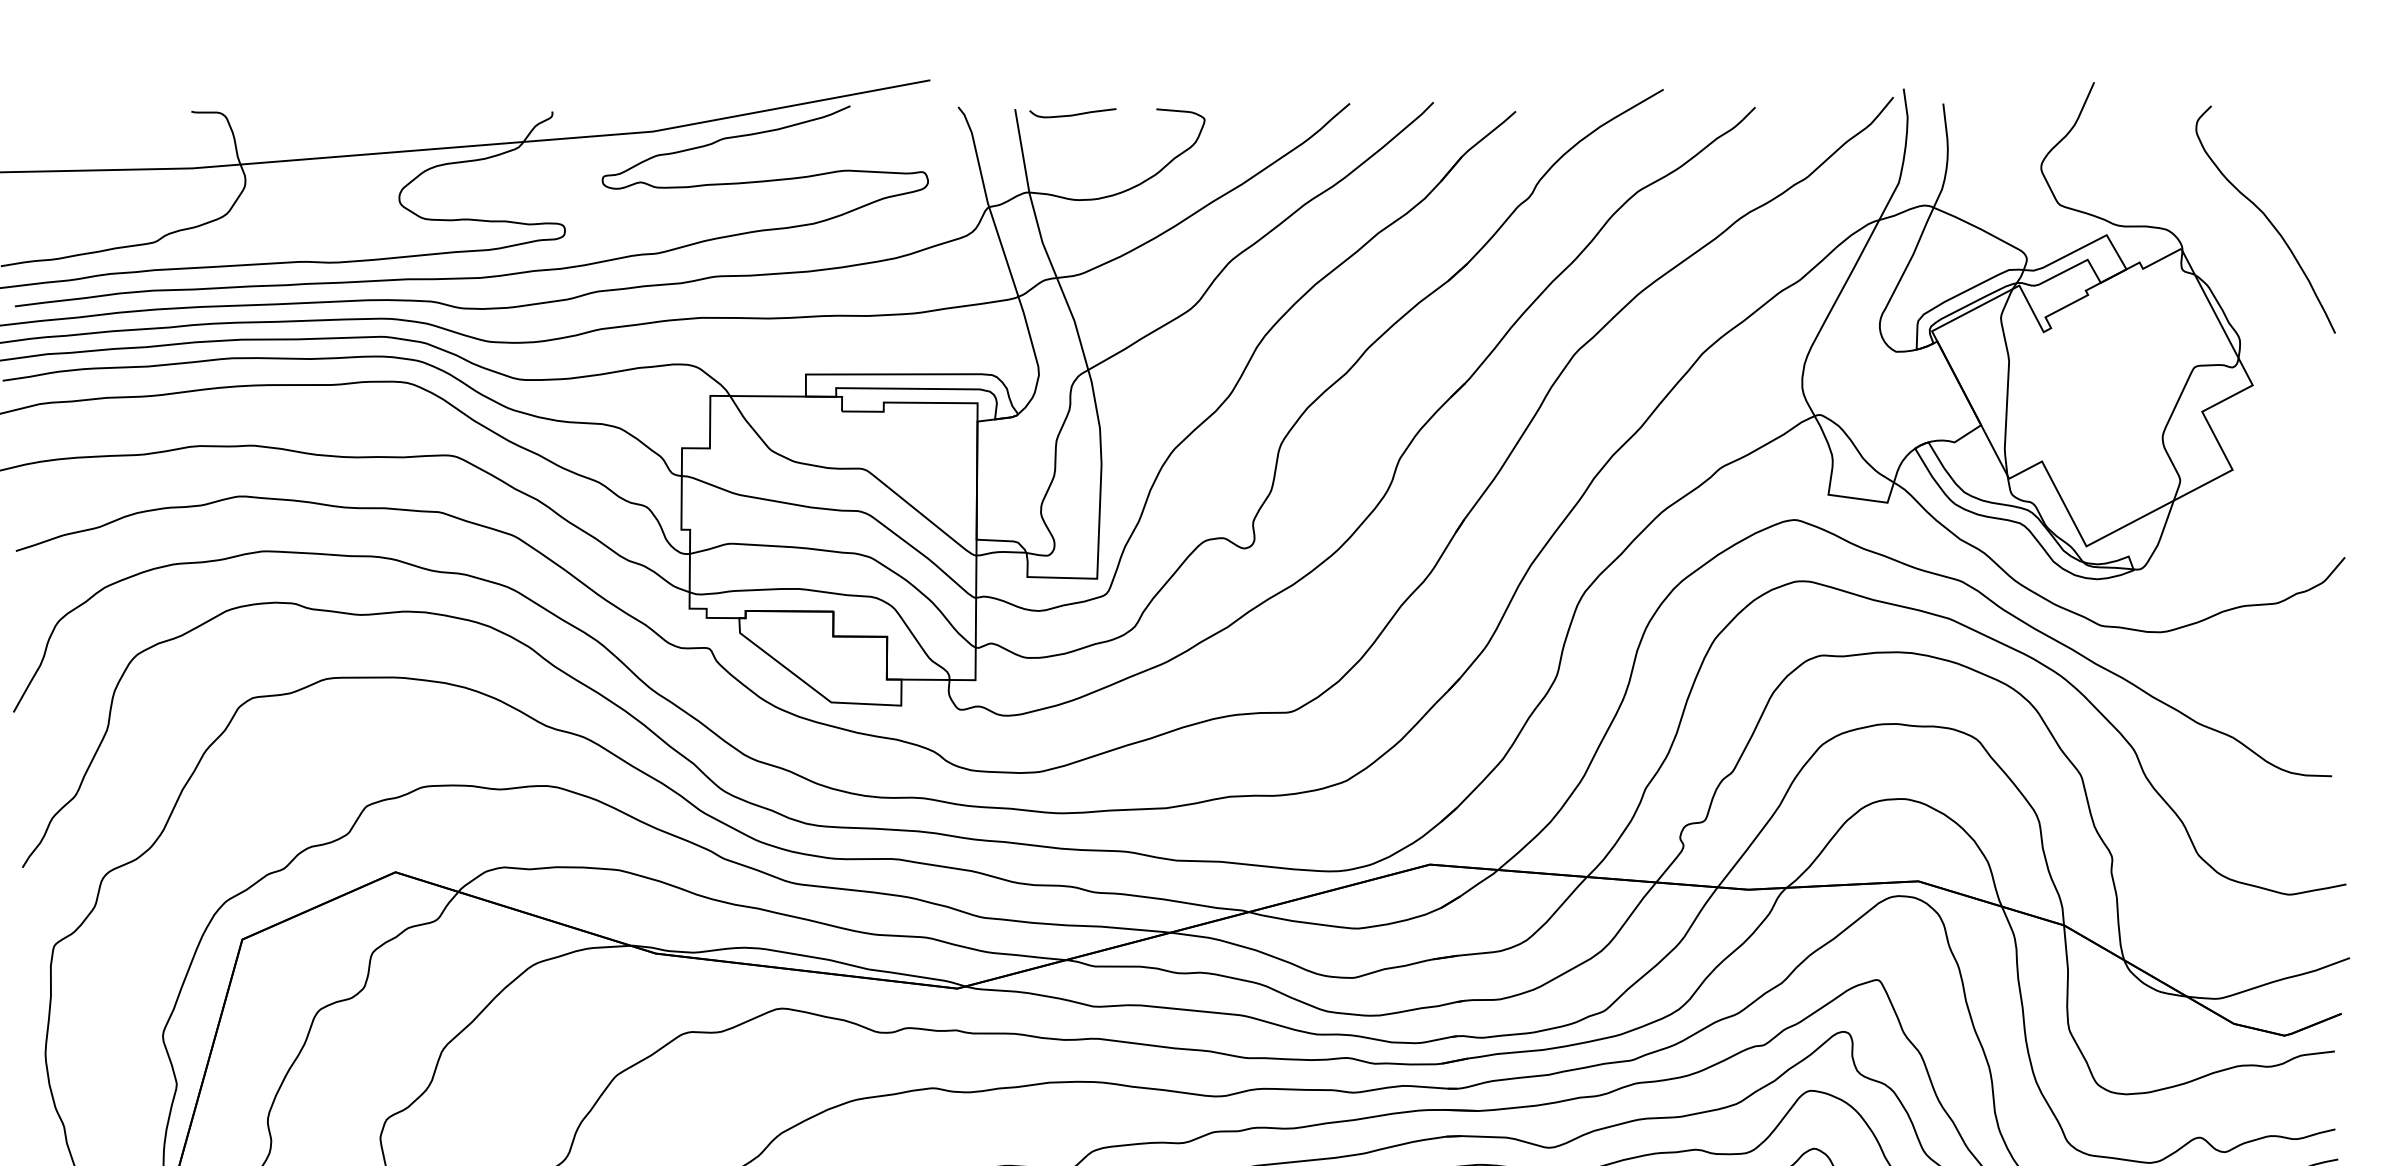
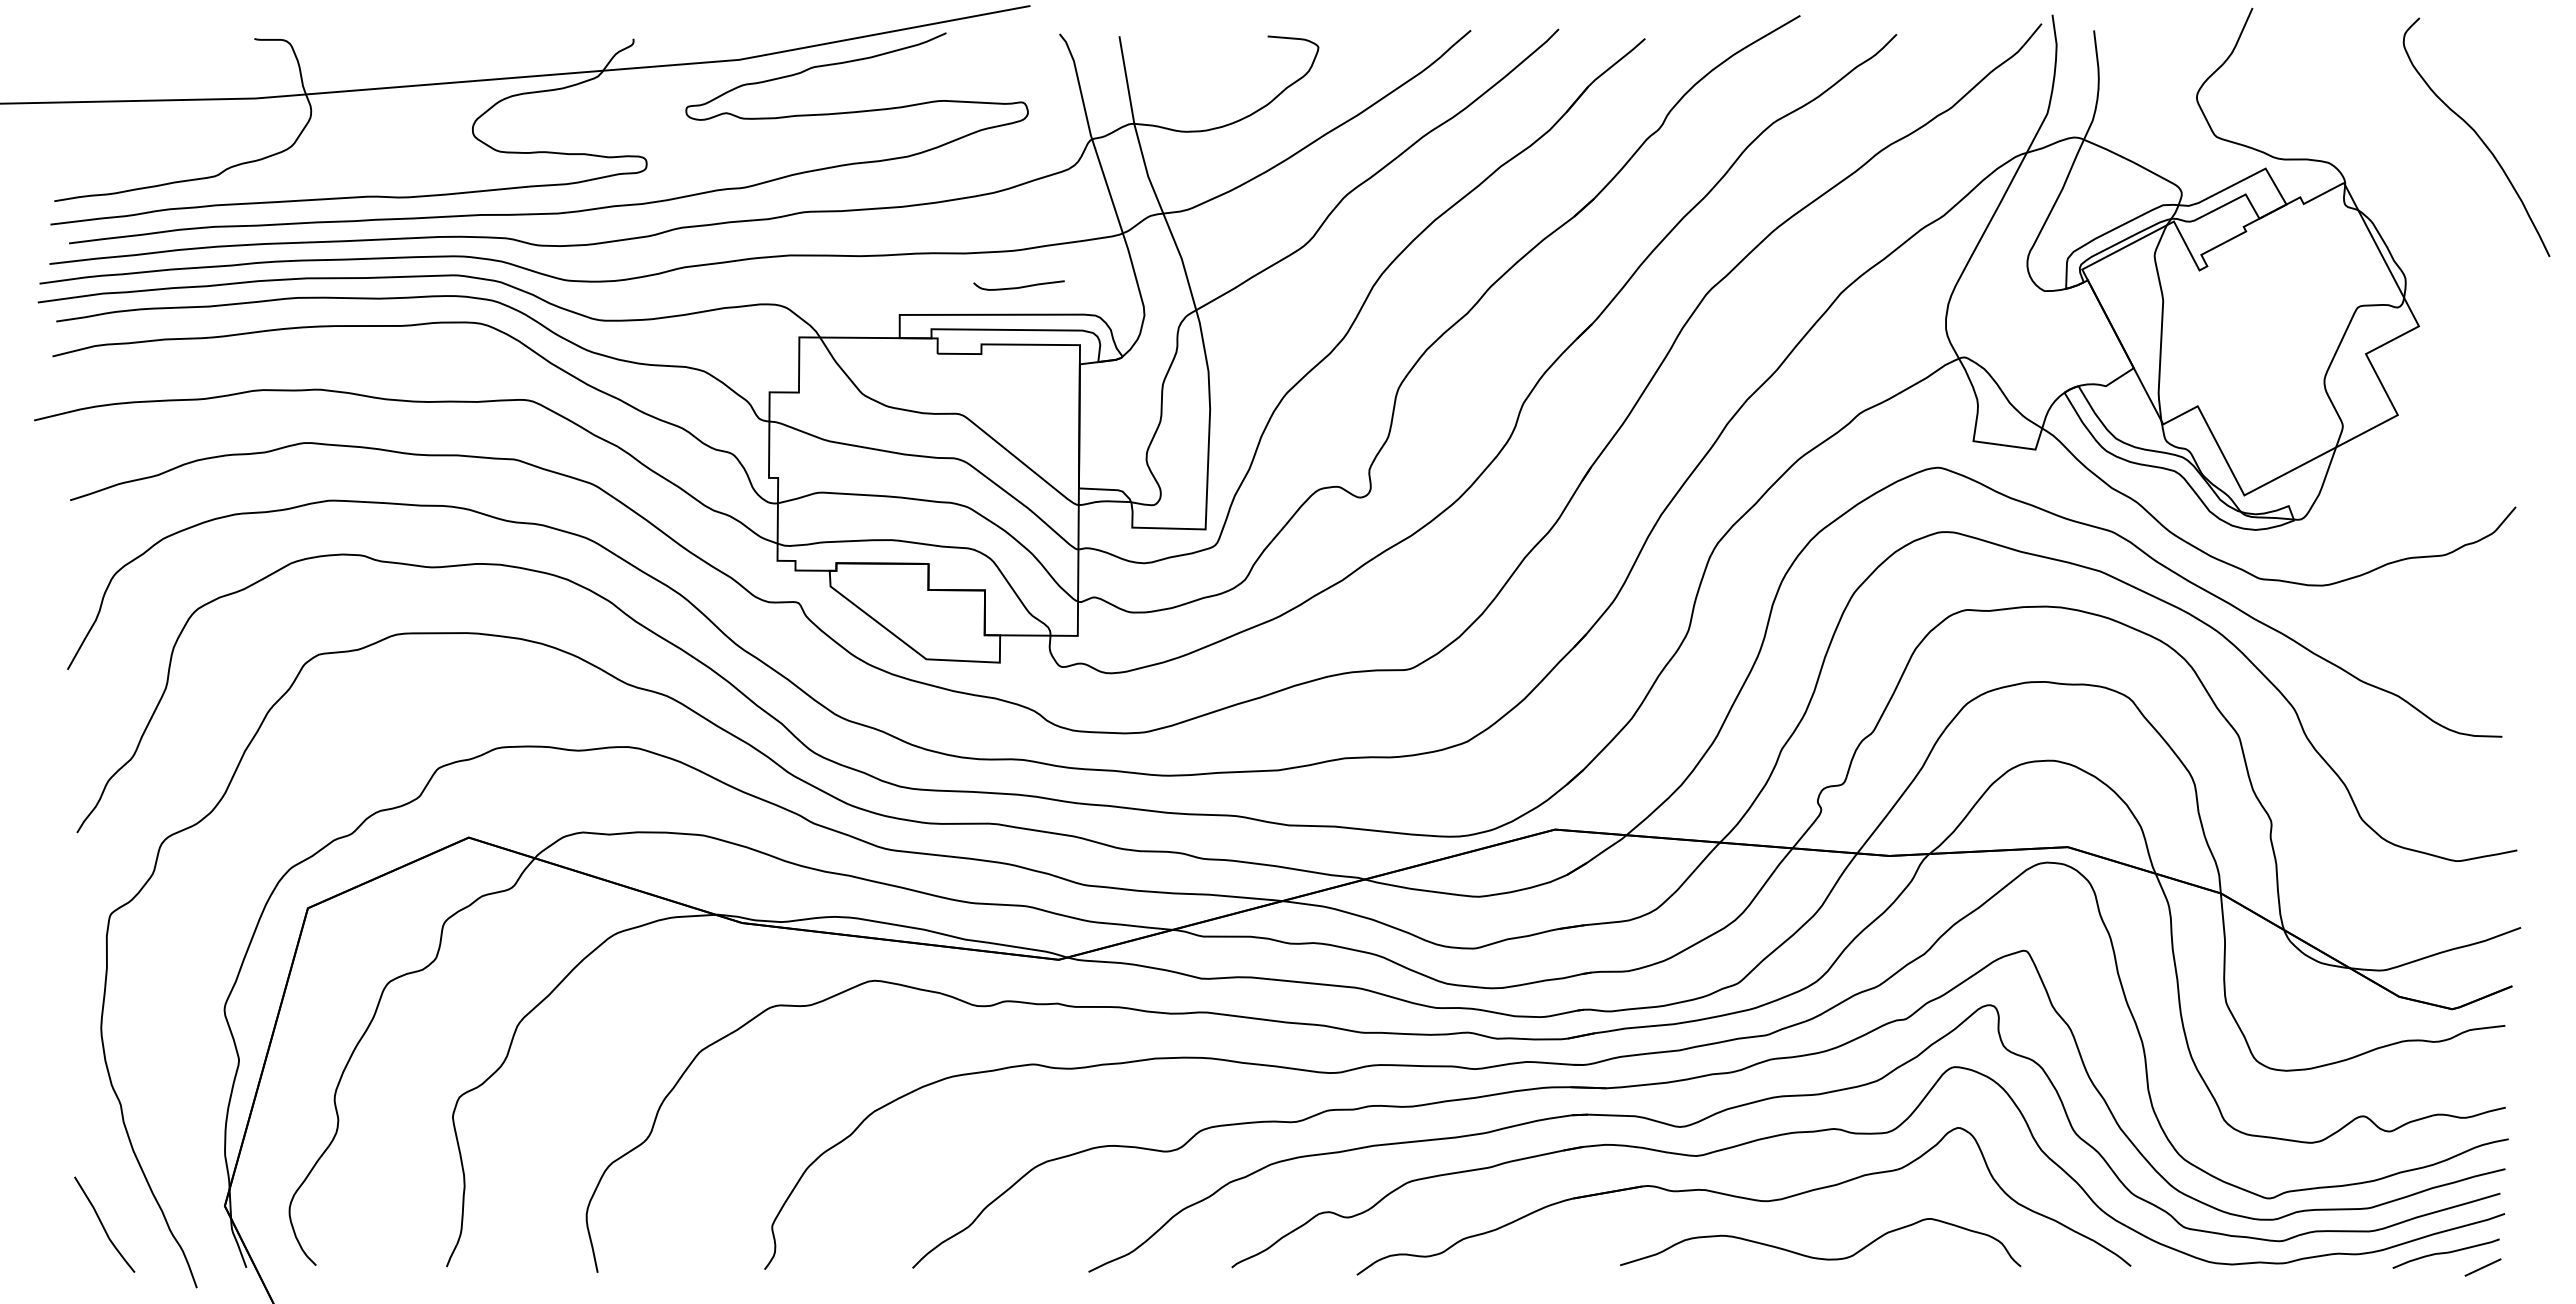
curve: (1073, 114) -> (1019, 286), moved
curve: (2265, 217) -> (2476, 135), moved

